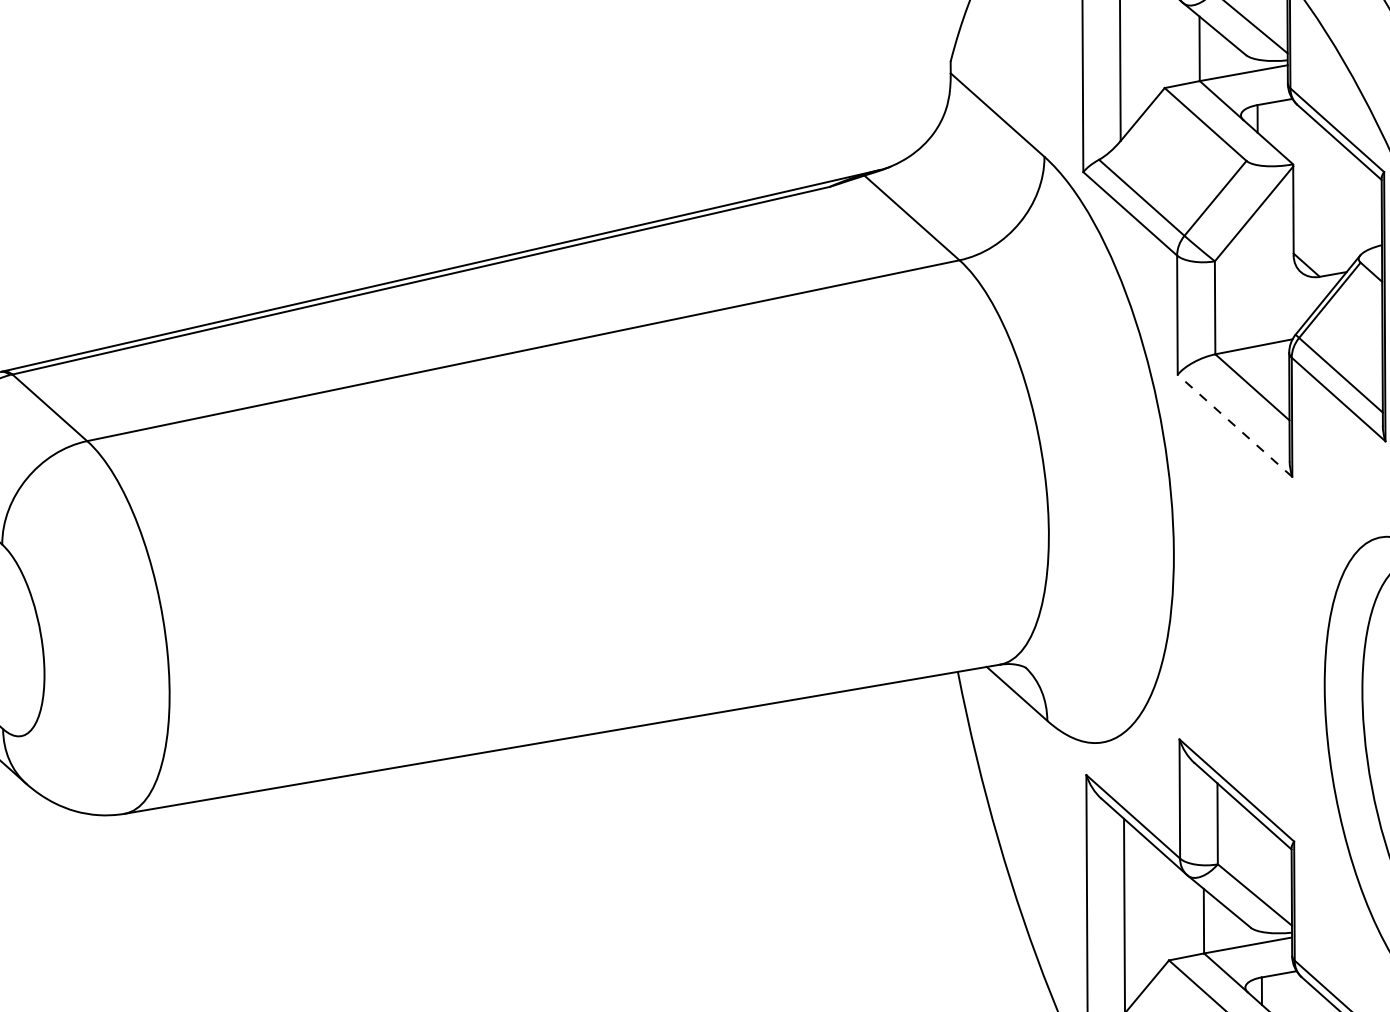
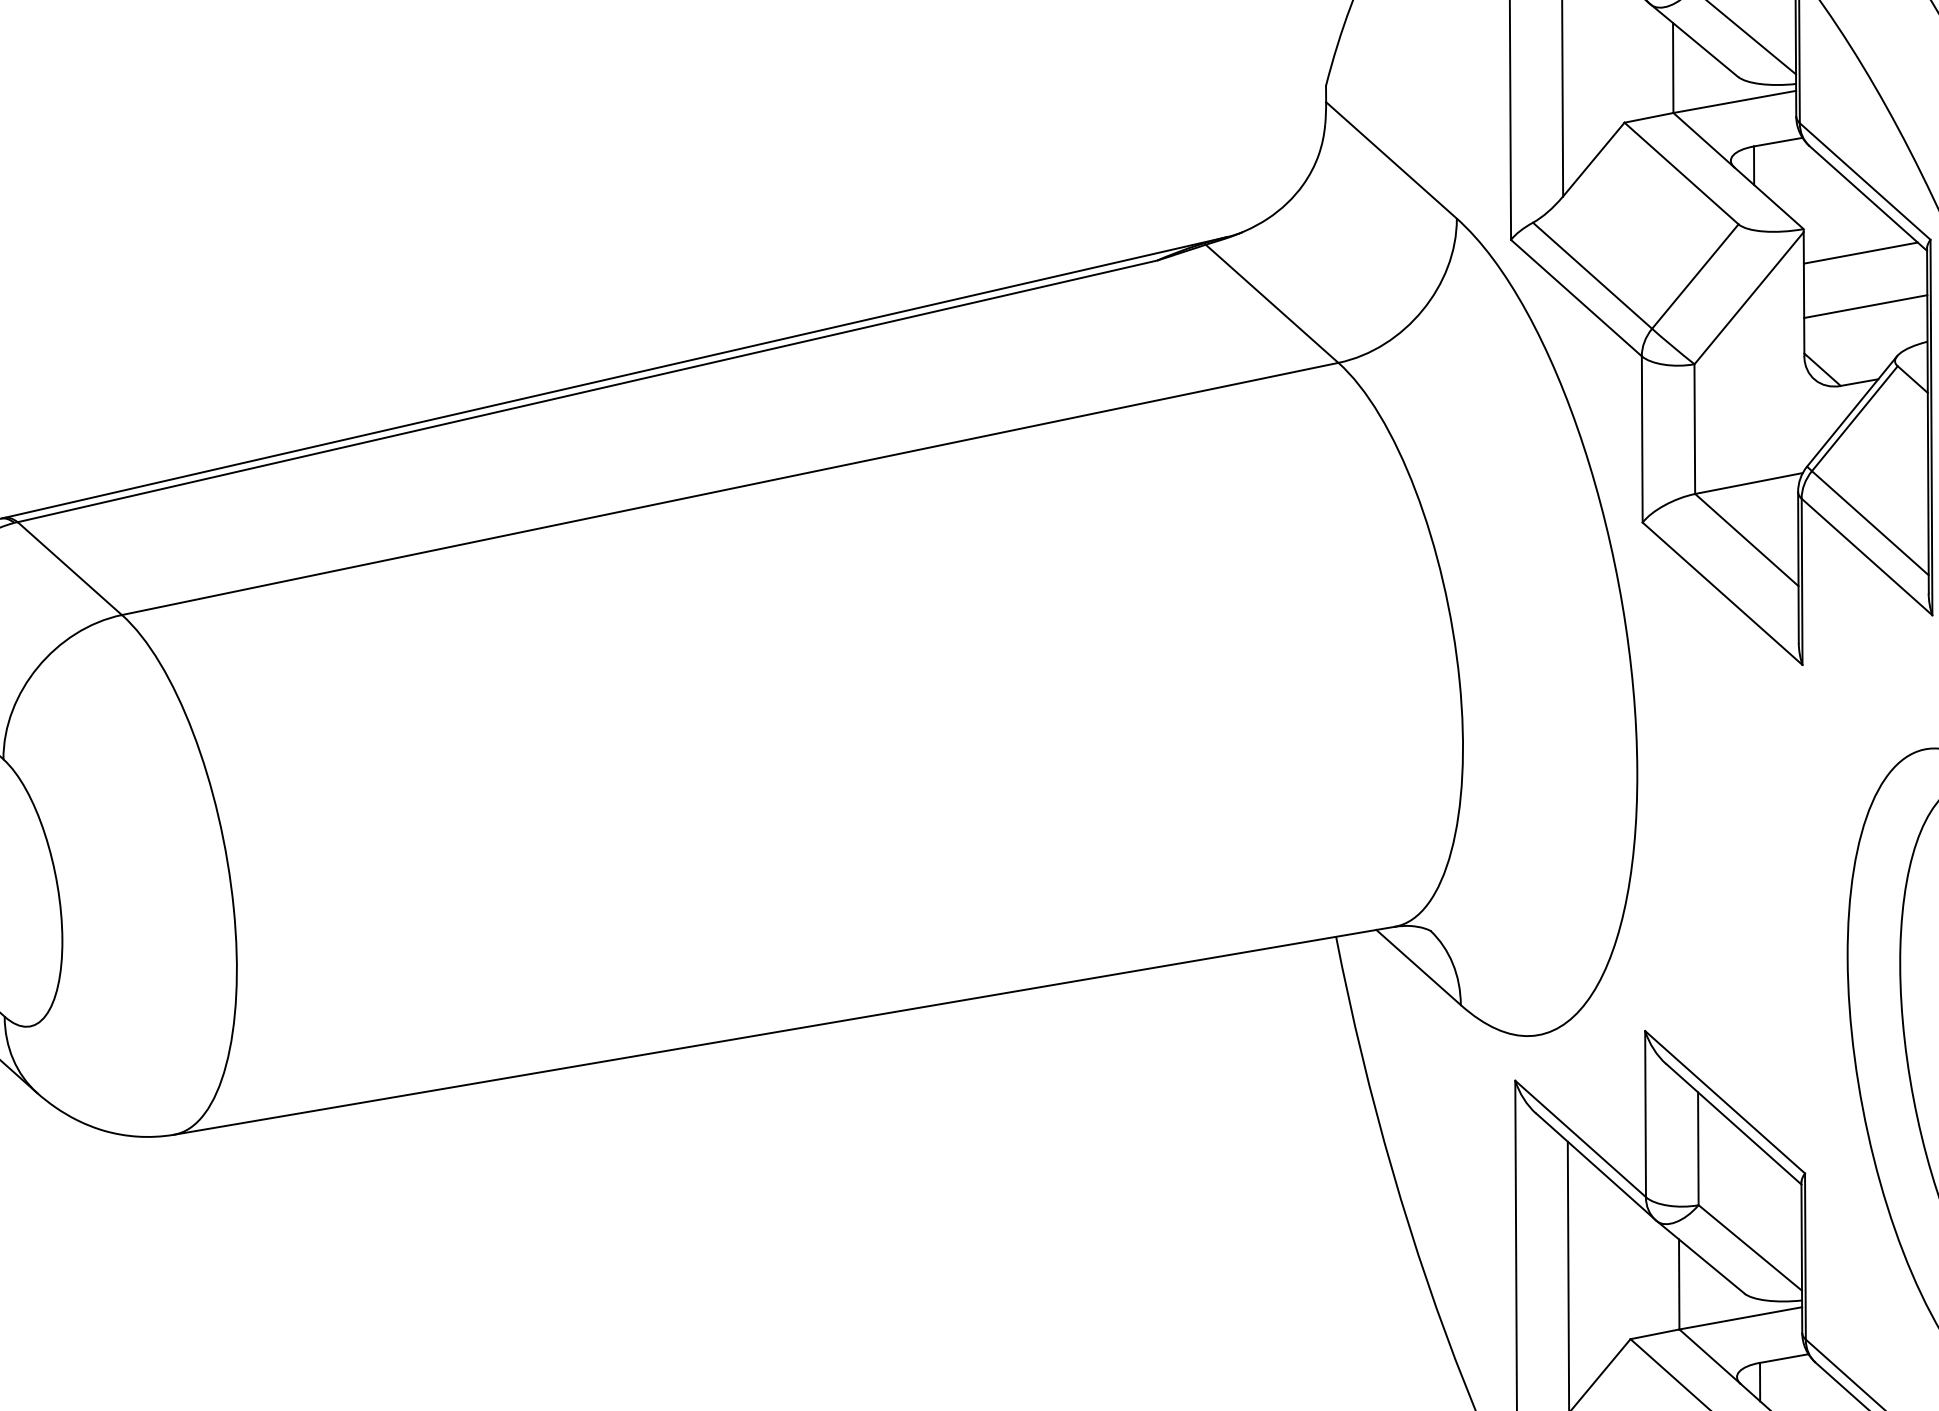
line: (1333, 181) -> (1860, 252), added
line: (1337, 219) -> (1865, 306), added
line: (1234, 425) -> (1722, 593), dashed -> solid

